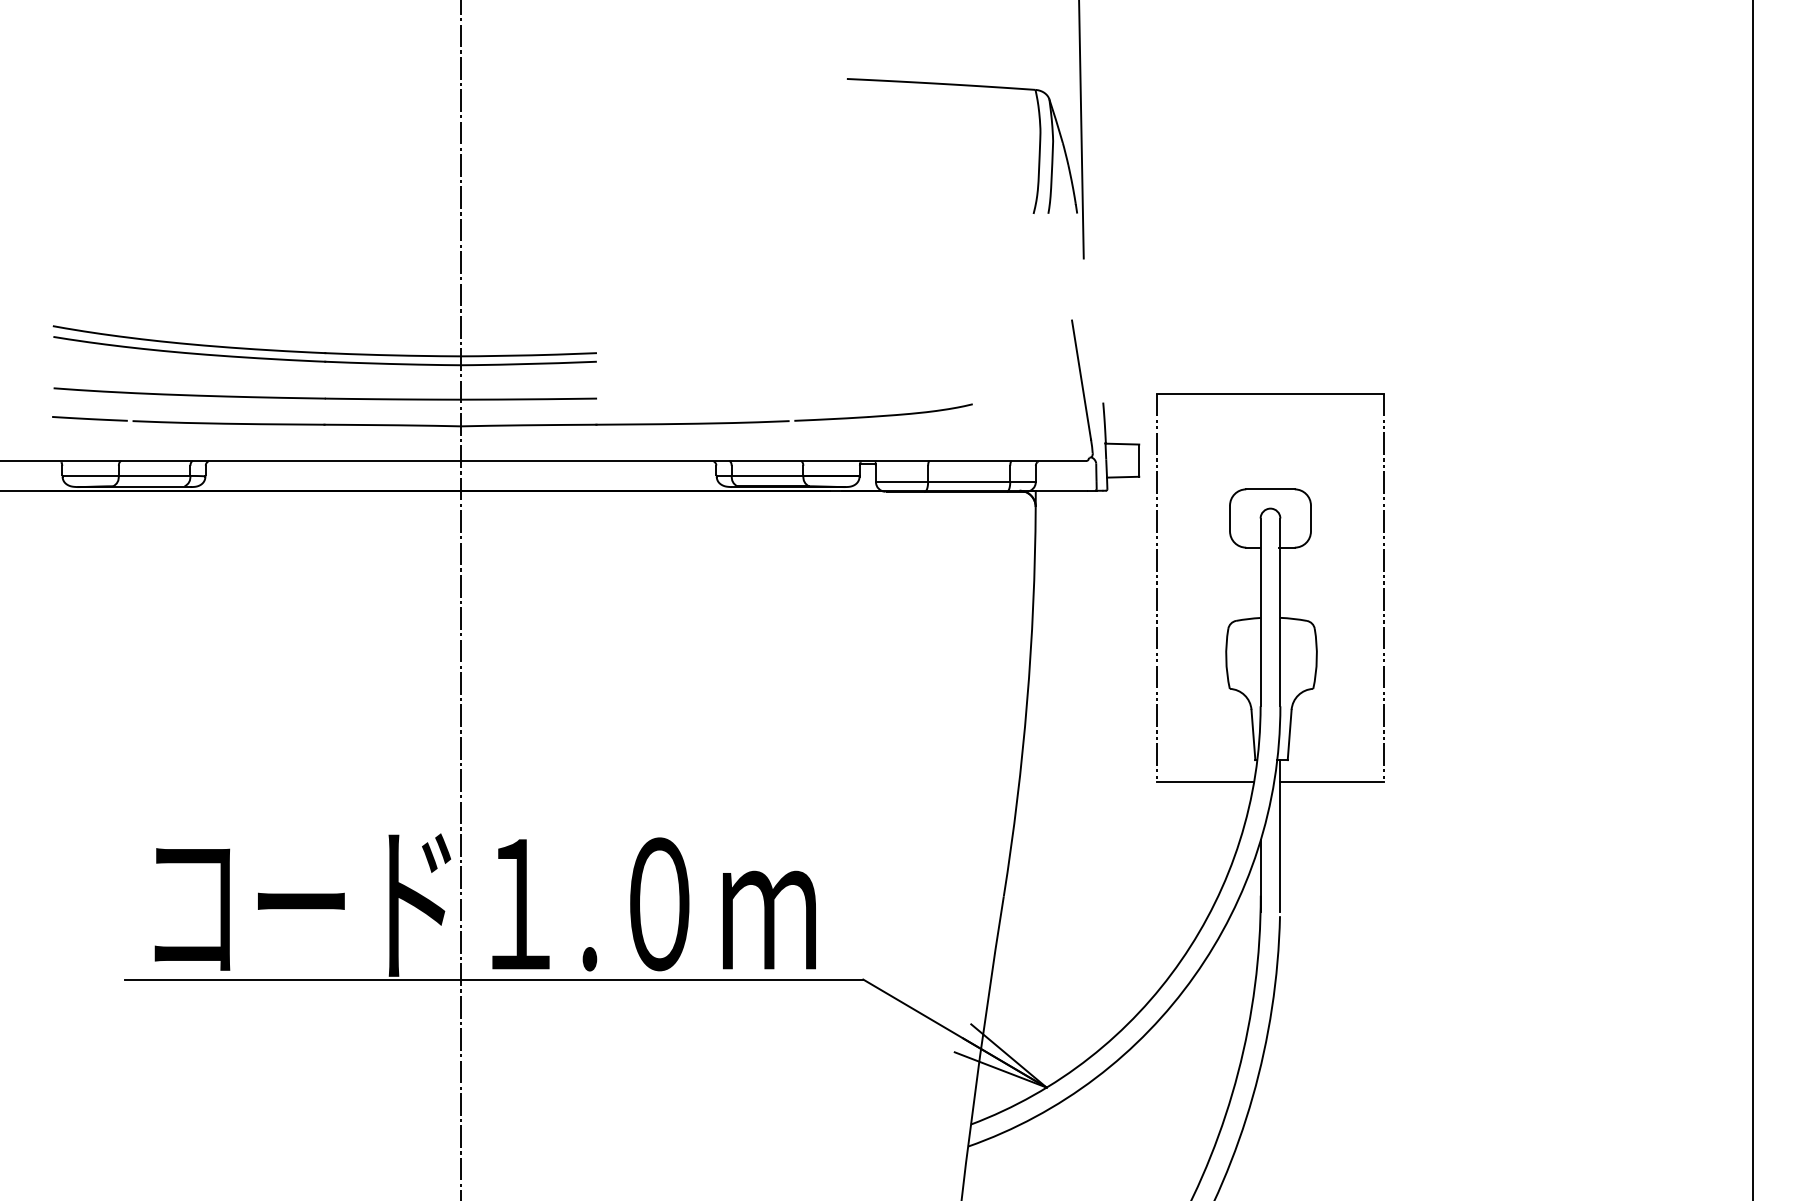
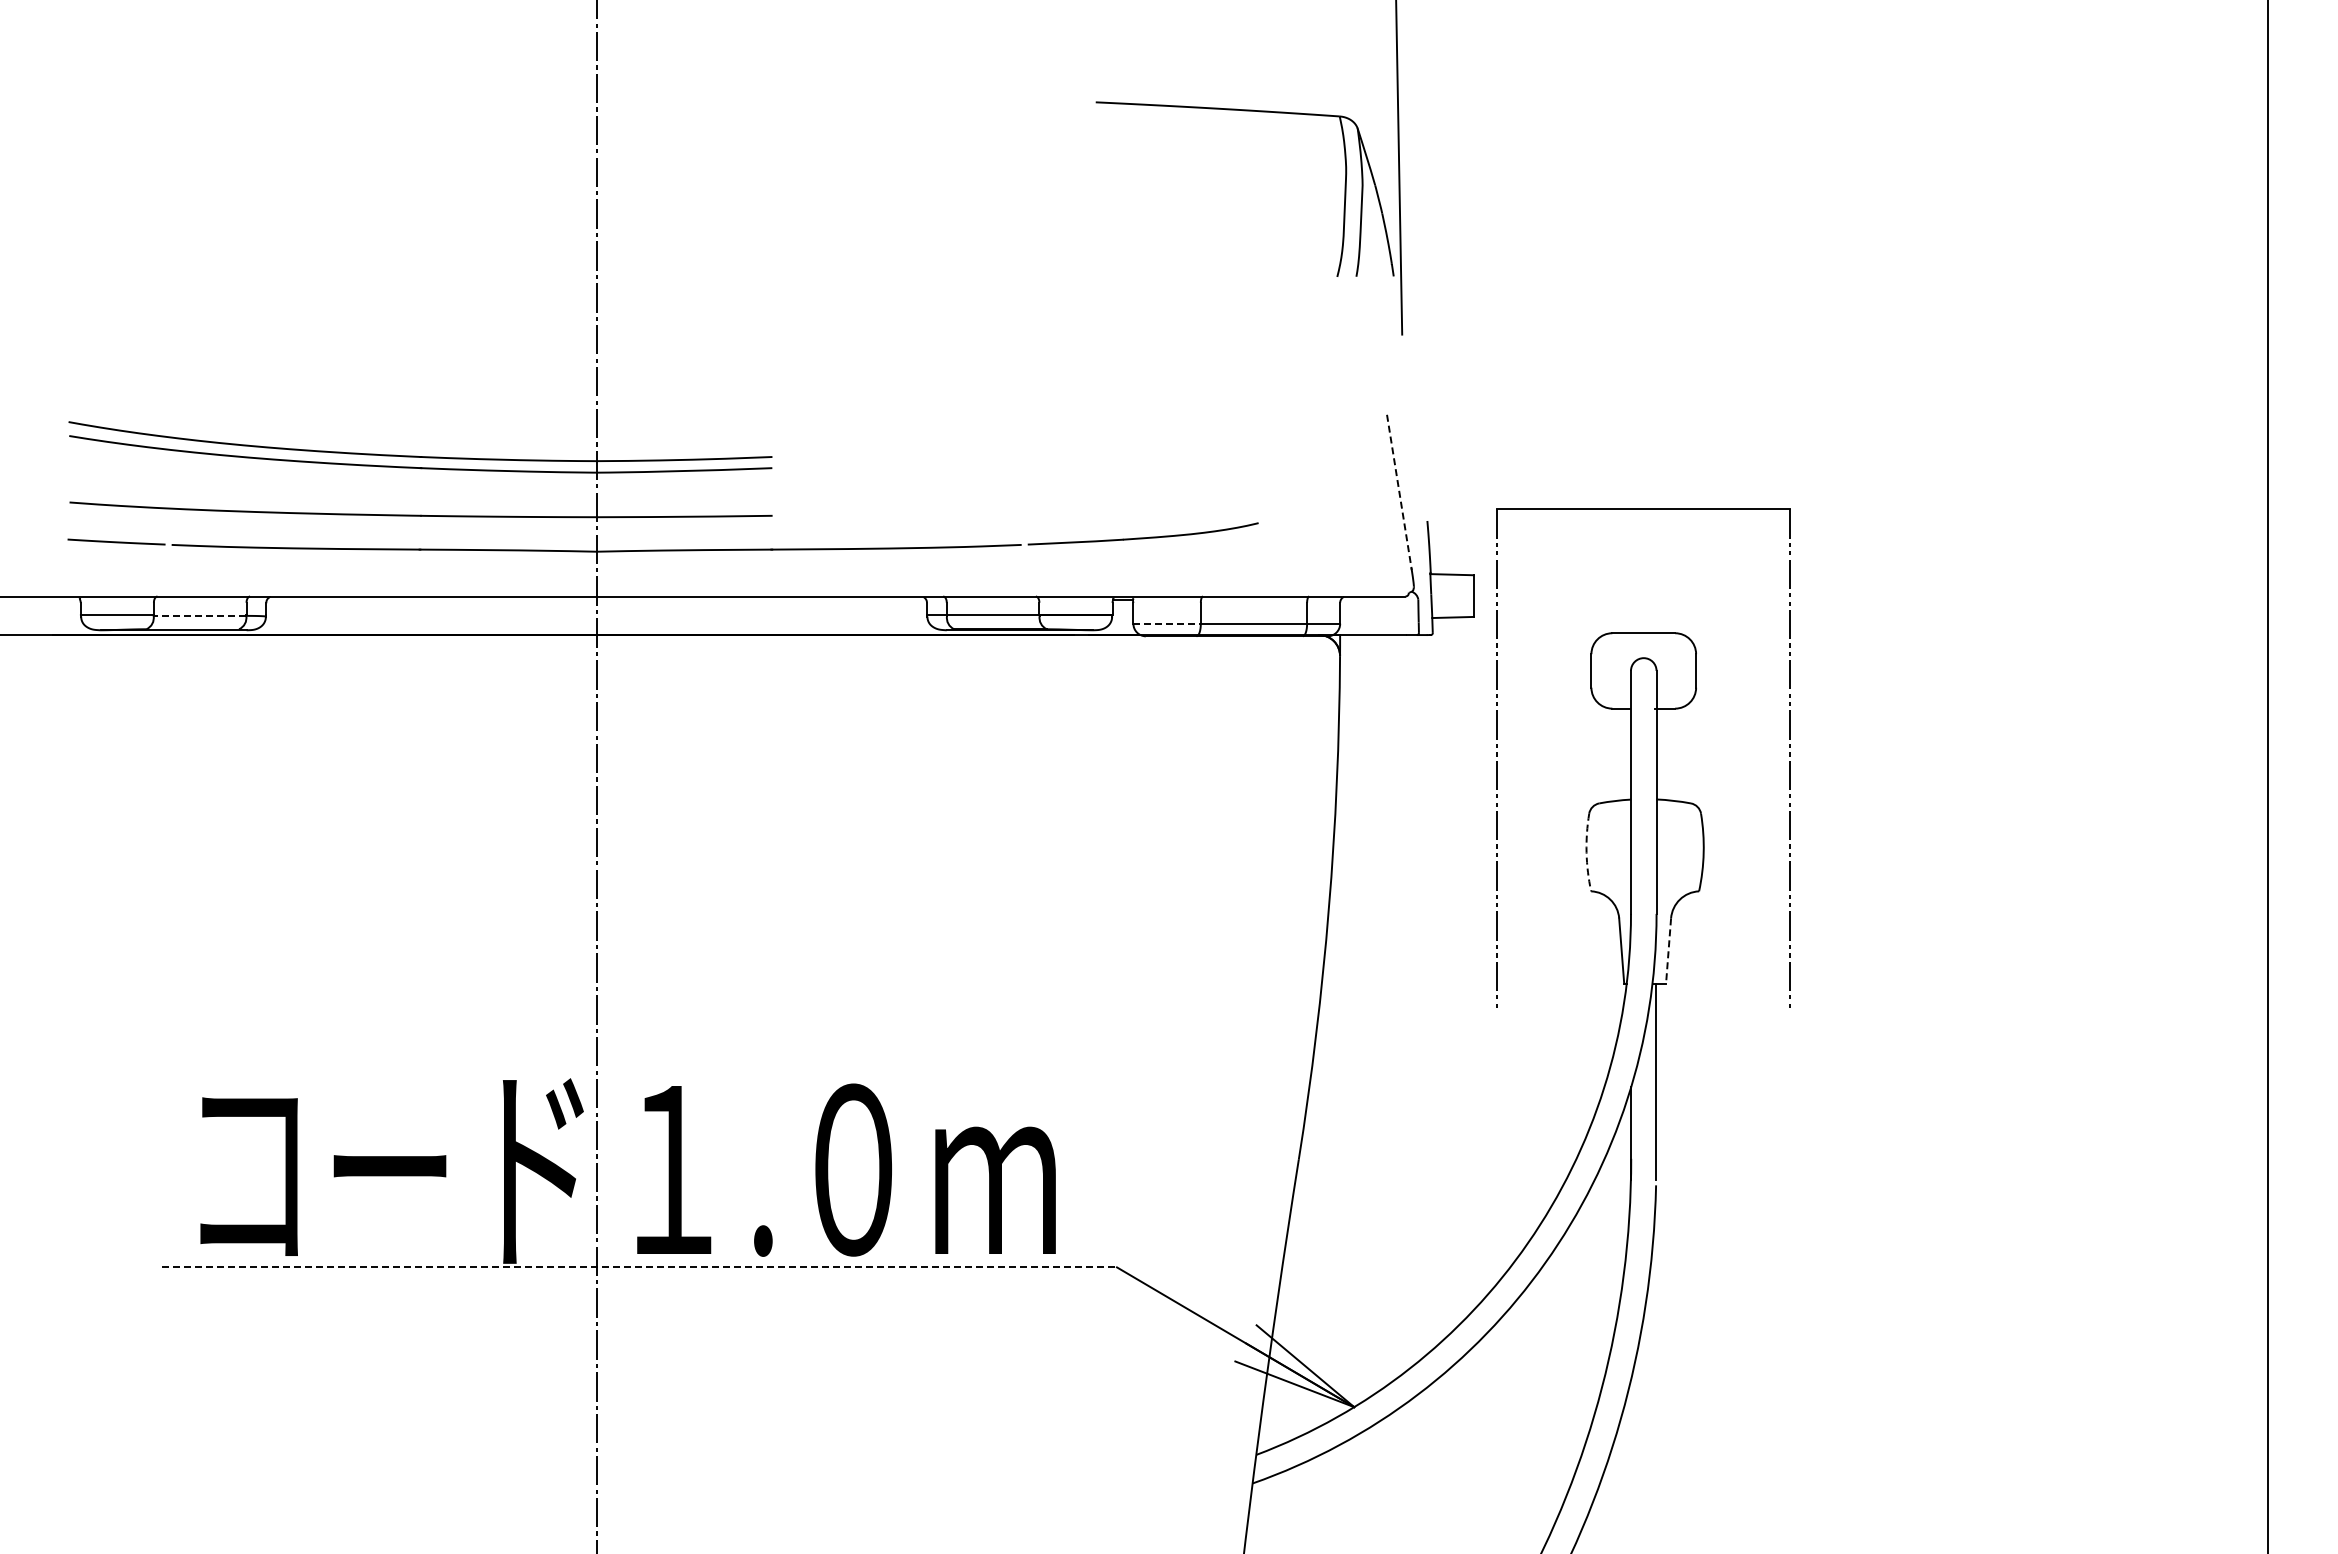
line: (1081, 379) -> (1399, 491), solid -> dashed
line: (154, 475) -> (199, 615), solid -> dashed
line: (902, 481) -> (1167, 623), solid -> dashed
arc: (1226, 658) -> (1586, 852), solid -> dashed
line: (1289, 734) -> (1668, 950), solid -> dashed
line: (1205, 782) -> (1559, 1012), removed
line: (1332, 782) -> (1723, 1012), removed
line: (494, 979) -> (639, 1267), solid -> dashed

